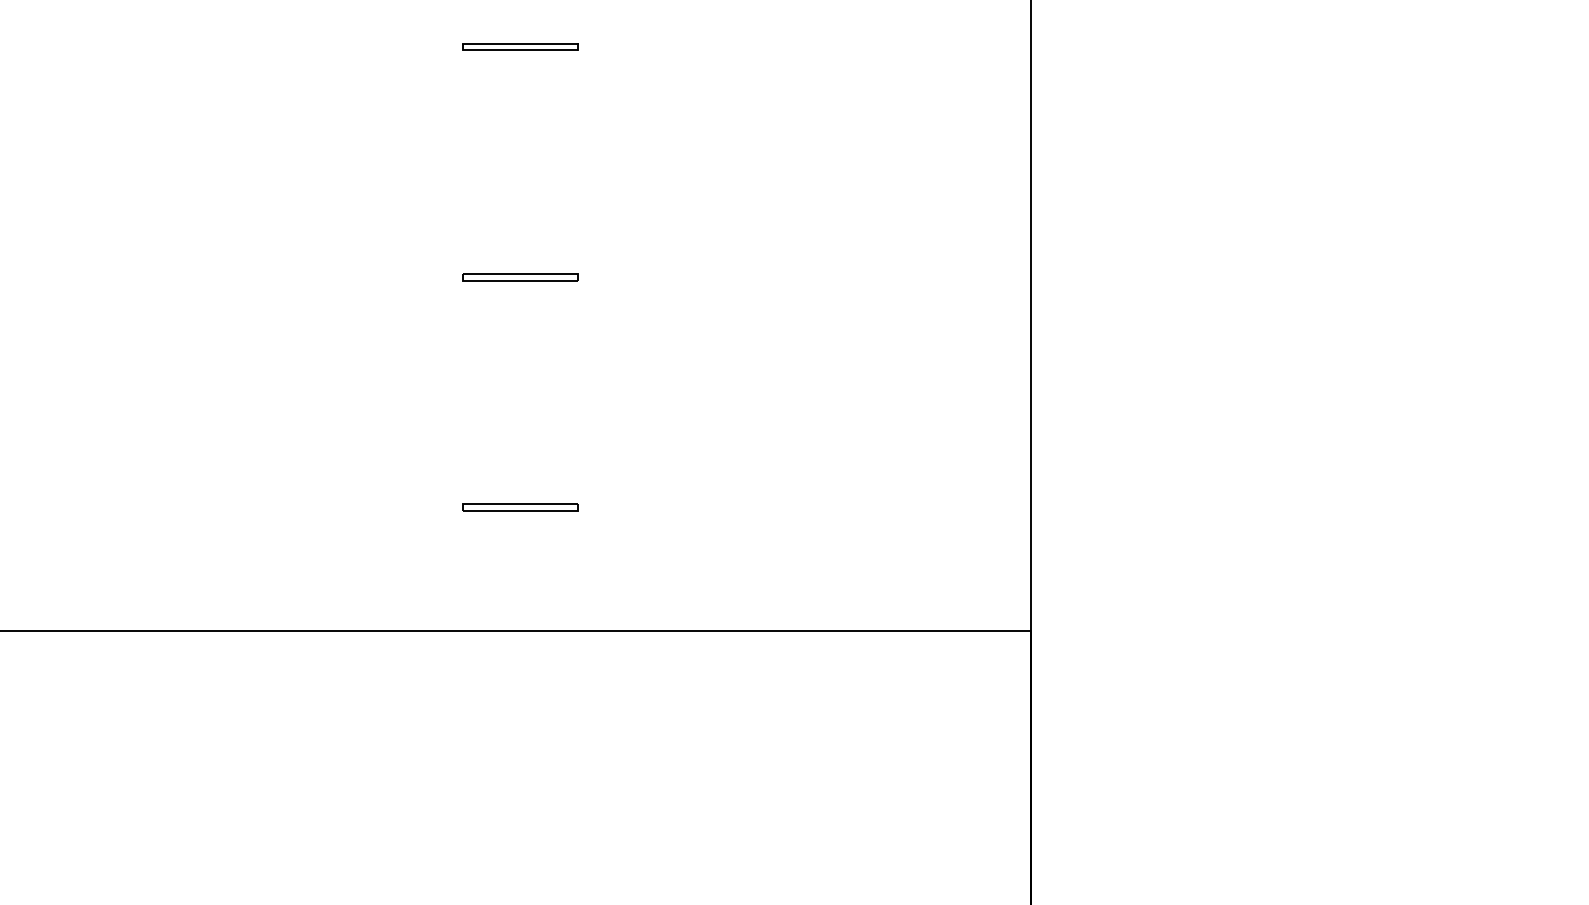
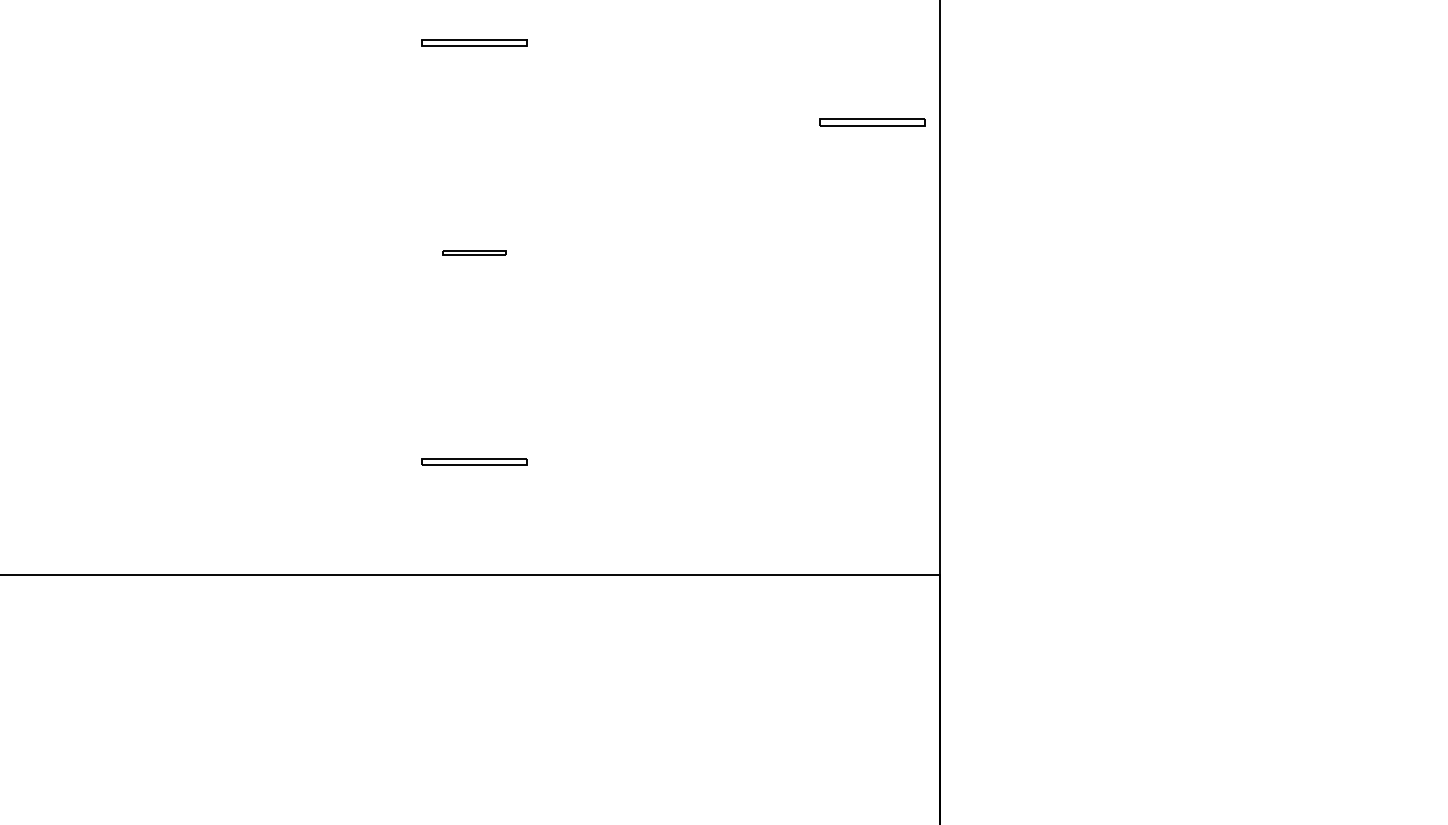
part: (957, 134) -> (872, 122), added
part: (520, 277) -> (474, 253), size x0.6

